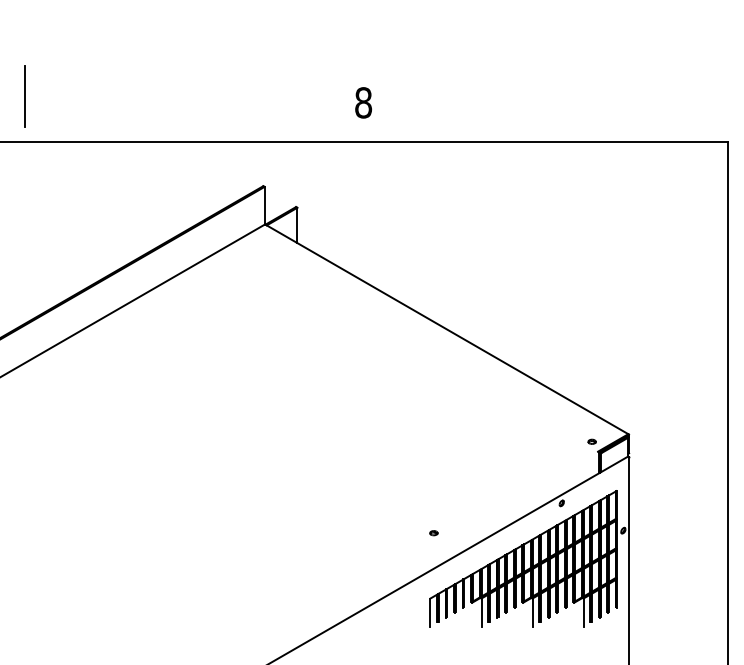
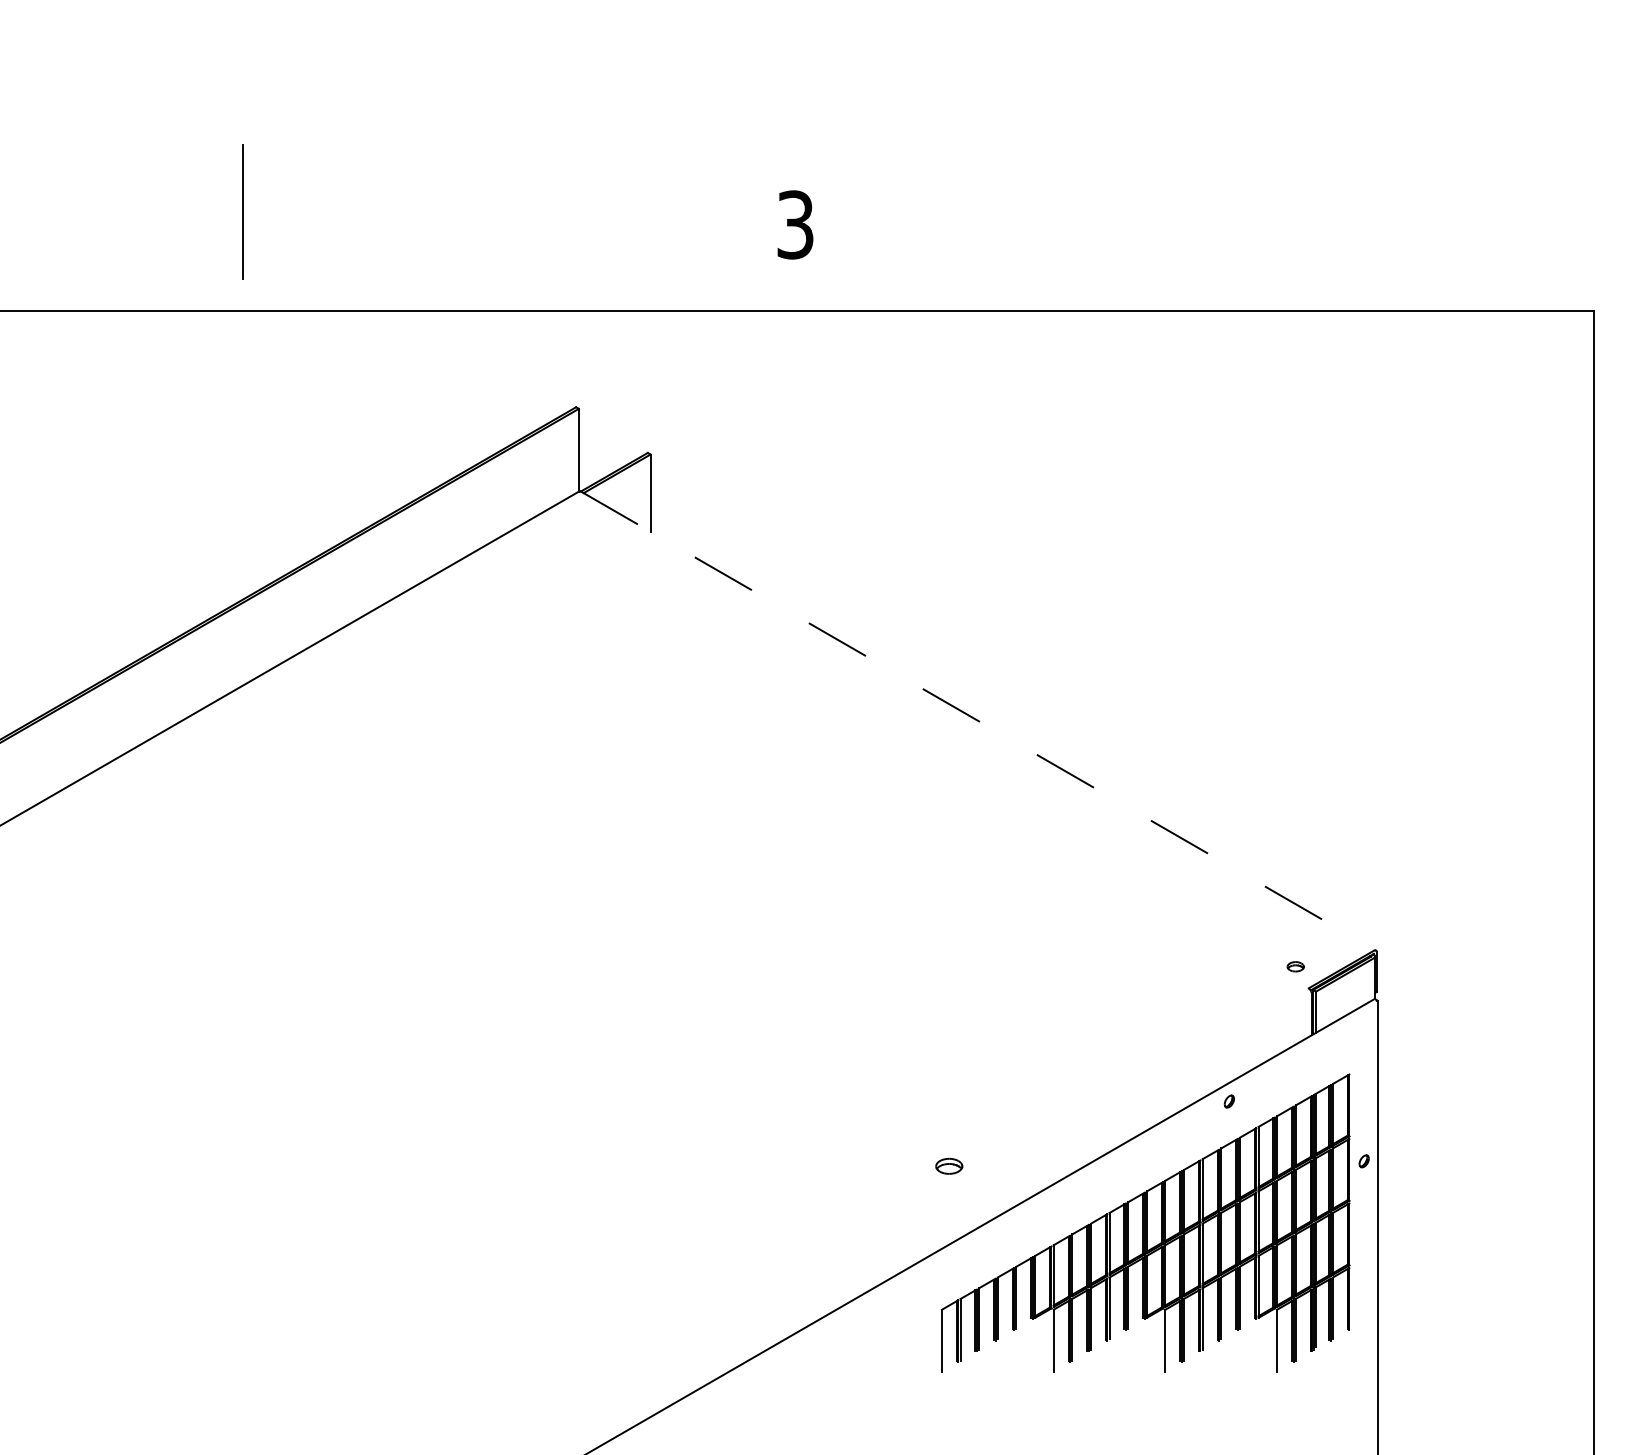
line: (24, 96) -> (241, 210), moved
text: (363, 102) -> (795, 224), 8 -> 3
line: (447, 329) -> (979, 720), solid -> dashed
part: (433, 533) -> (948, 1167), size x1.6

